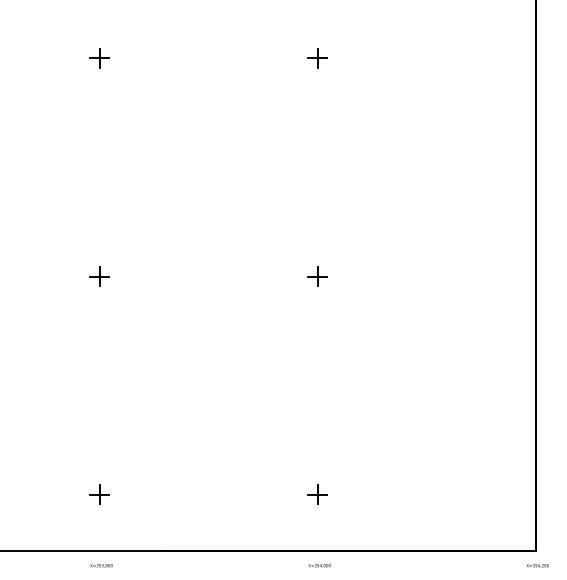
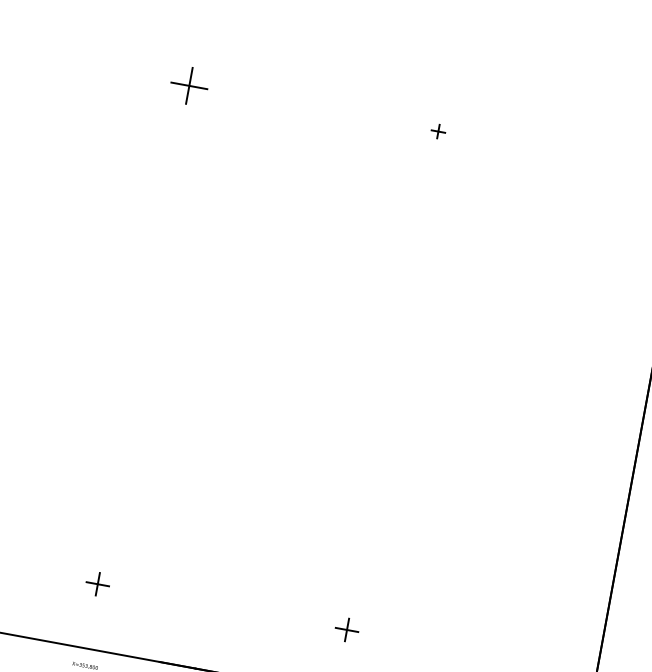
part: (99, 58) -> (189, 85), size x1.6
part: (317, 58) -> (438, 131), size x0.6
part: (99, 276) -> (143, 334), removed
part: (317, 276) -> (392, 380), removed

